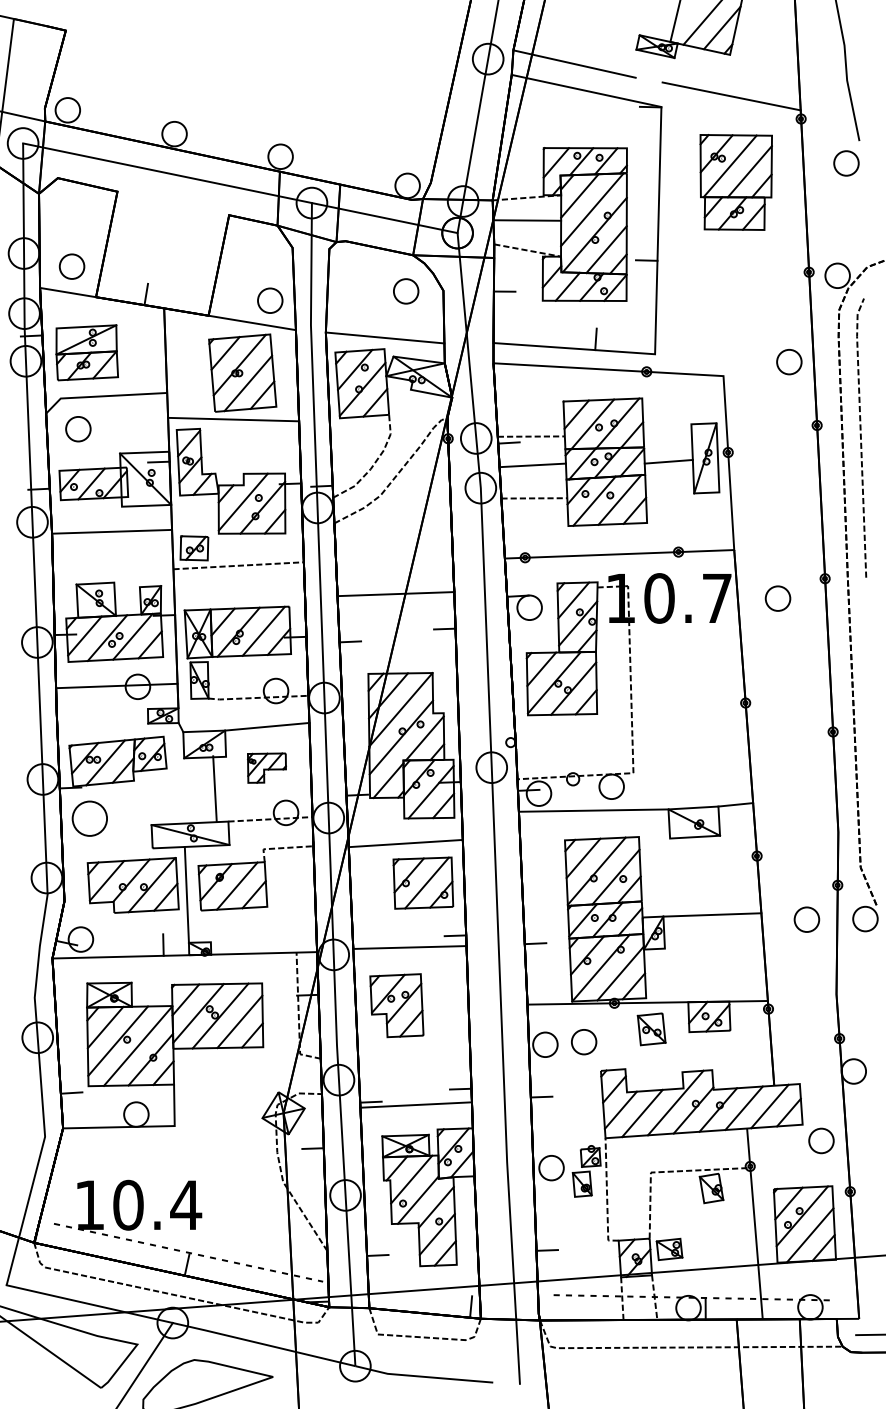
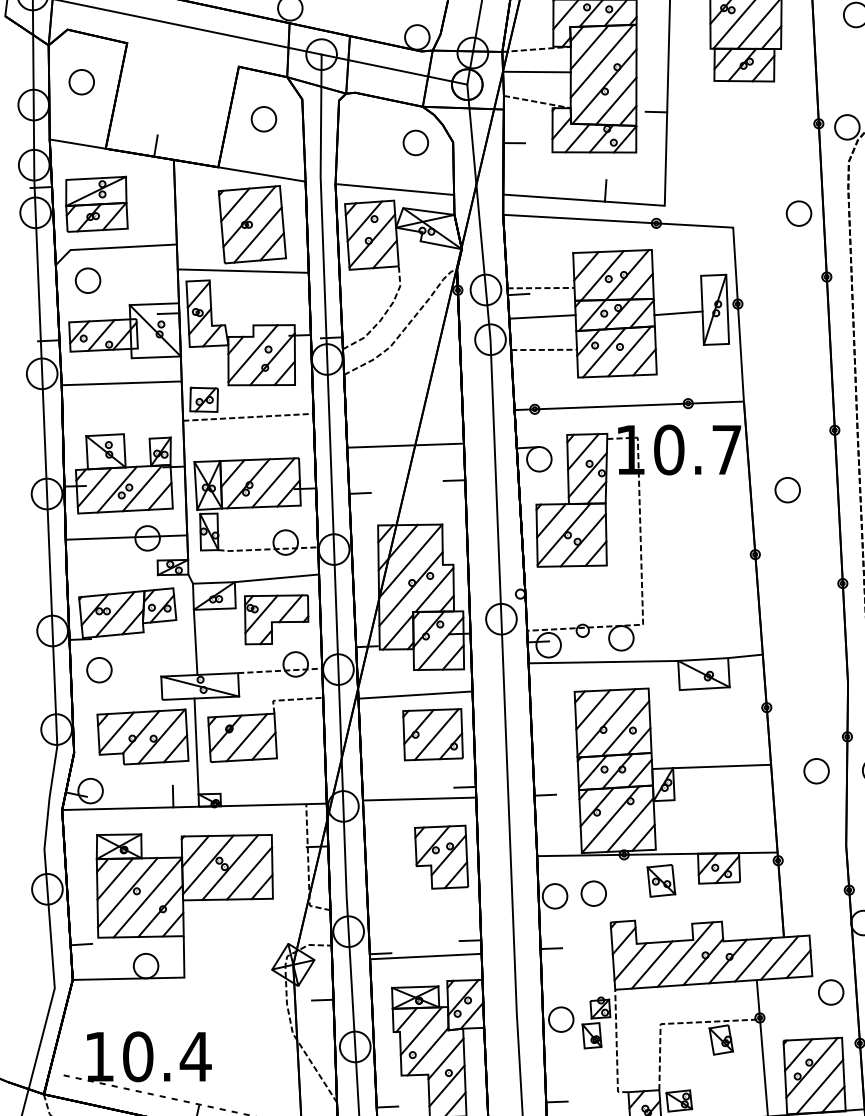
part: (71, 266) -> (81, 82), moved
part: (270, 300) -> (264, 119), moved
part: (777, 598) -> (787, 490), moved
part: (266, 767) -> (276, 619), size x1.67
line: (214, 788) -> (195, 642), moved
part: (89, 818) -> (99, 670), size x0.71
part: (396, 1005) -> (441, 857), moved

